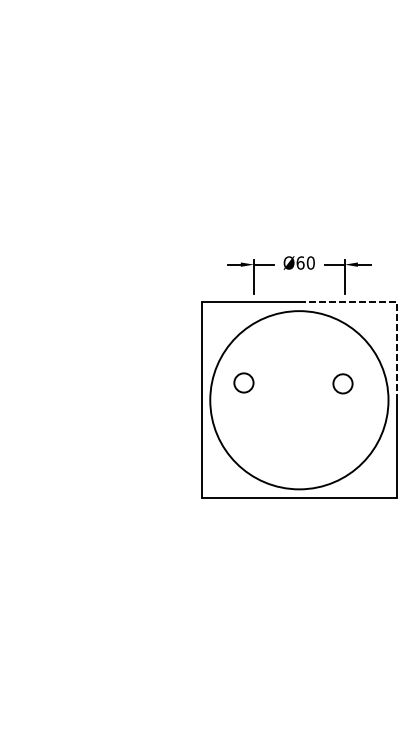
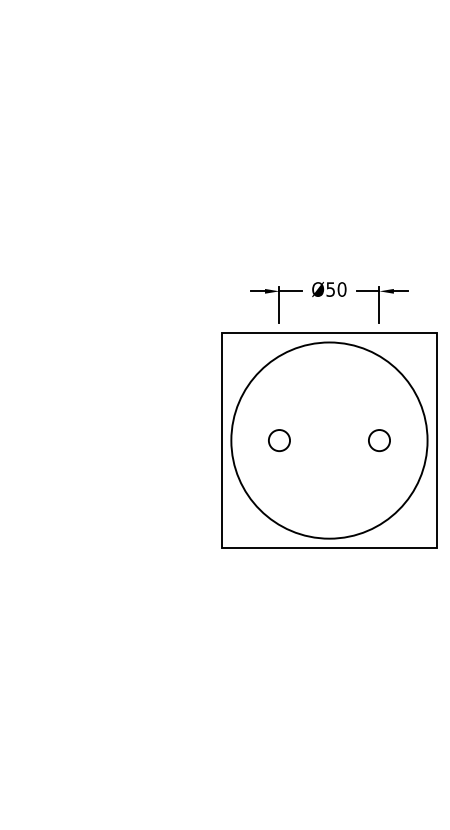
text: (300, 262) -> (330, 289), Ø60 -> Ø50
line: (397, 302) -> (437, 332), dashed -> solid
circle: (244, 382) -> (279, 440), moved
circle: (343, 383) -> (379, 440), moved

